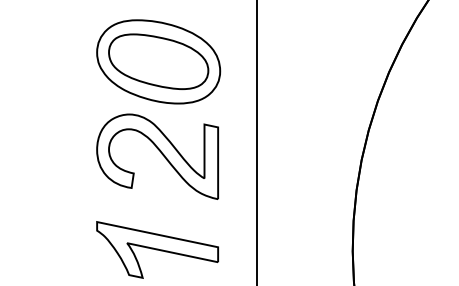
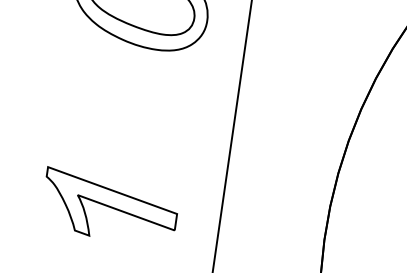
part: (157, 156) -> (124, 104), removed

